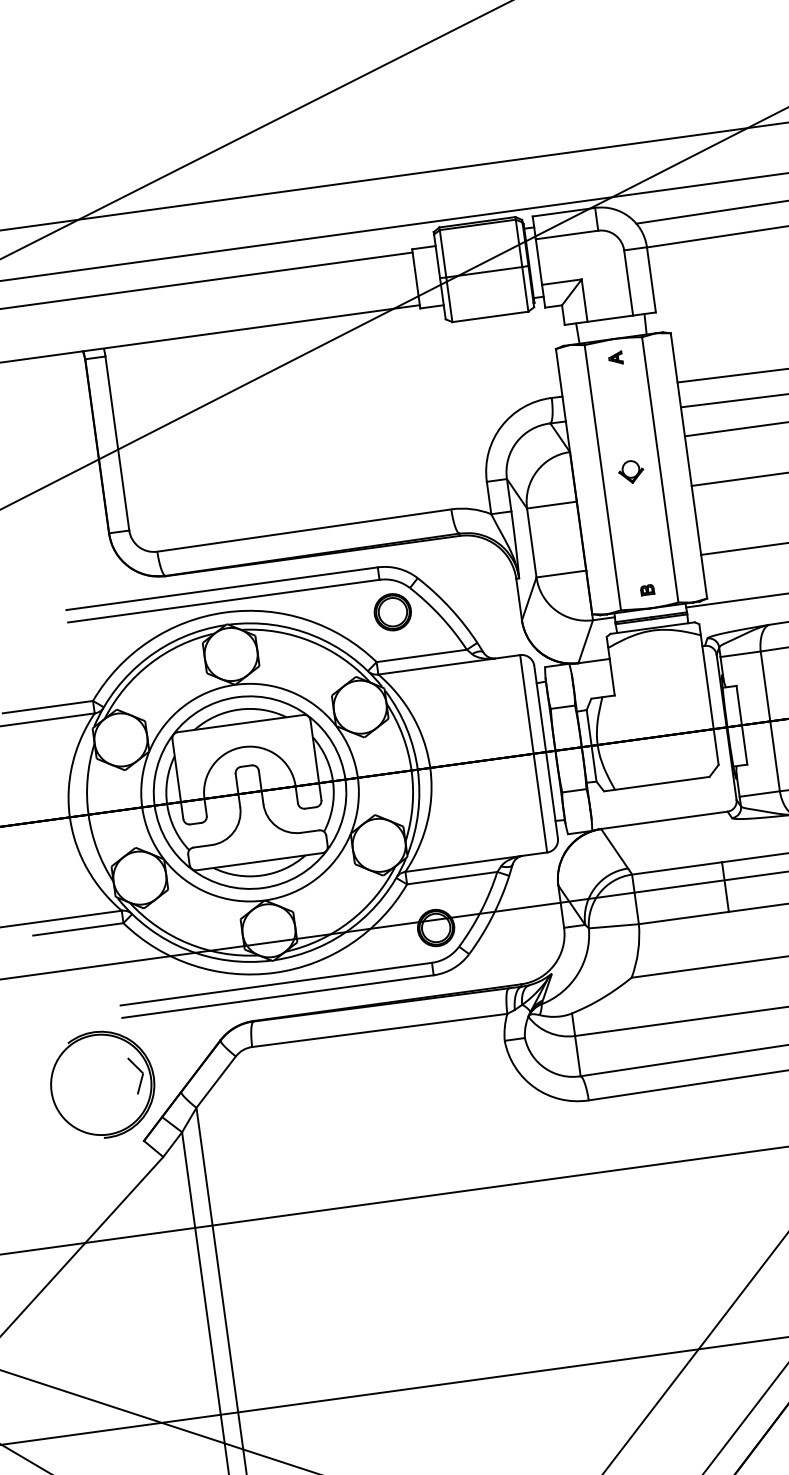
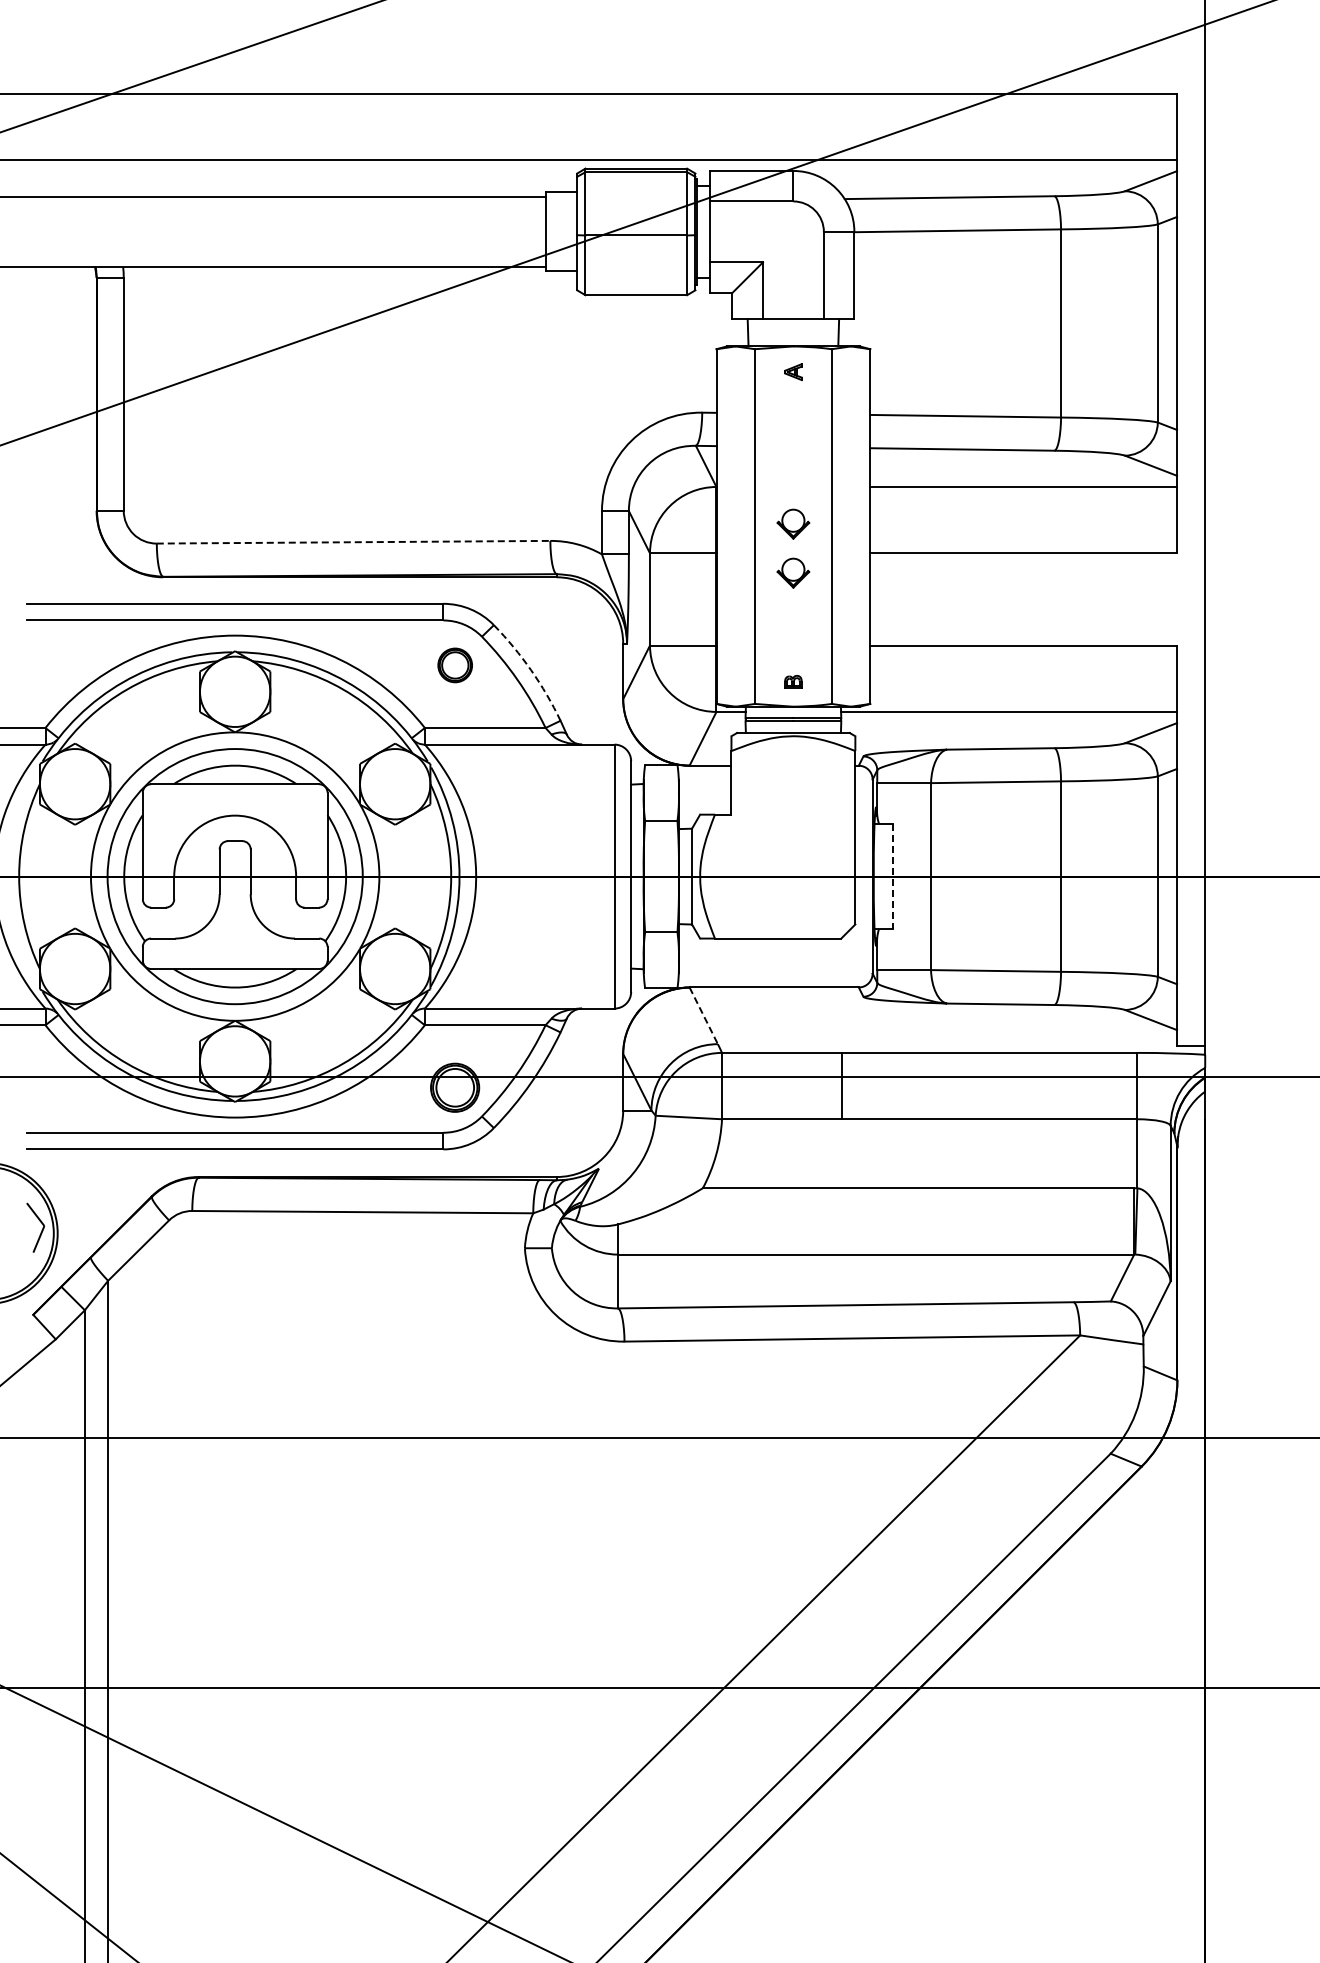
part: (636, 508) -> (793, 572), added
line: (304, 530) -> (353, 542), solid -> dashed
arc: (450, 608) -> (531, 670), solid -> dashed
part: (393, 612) -> (455, 665), size x0.7
line: (742, 725) -> (893, 876), solid -> dashed
line: (614, 848) -> (703, 1015), solid -> dashed

